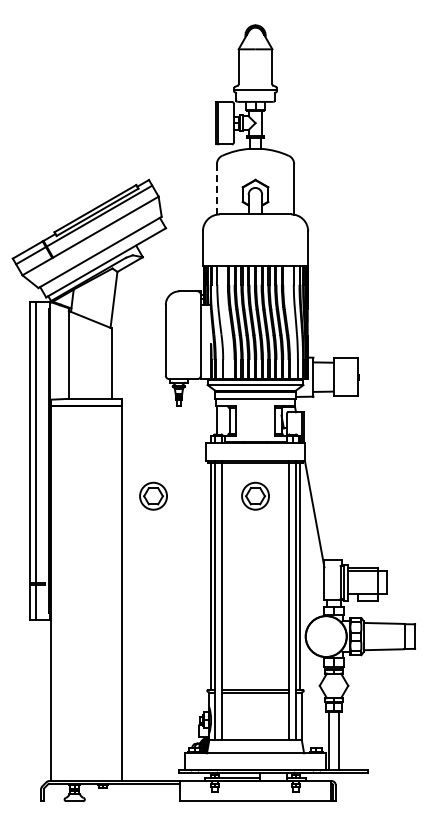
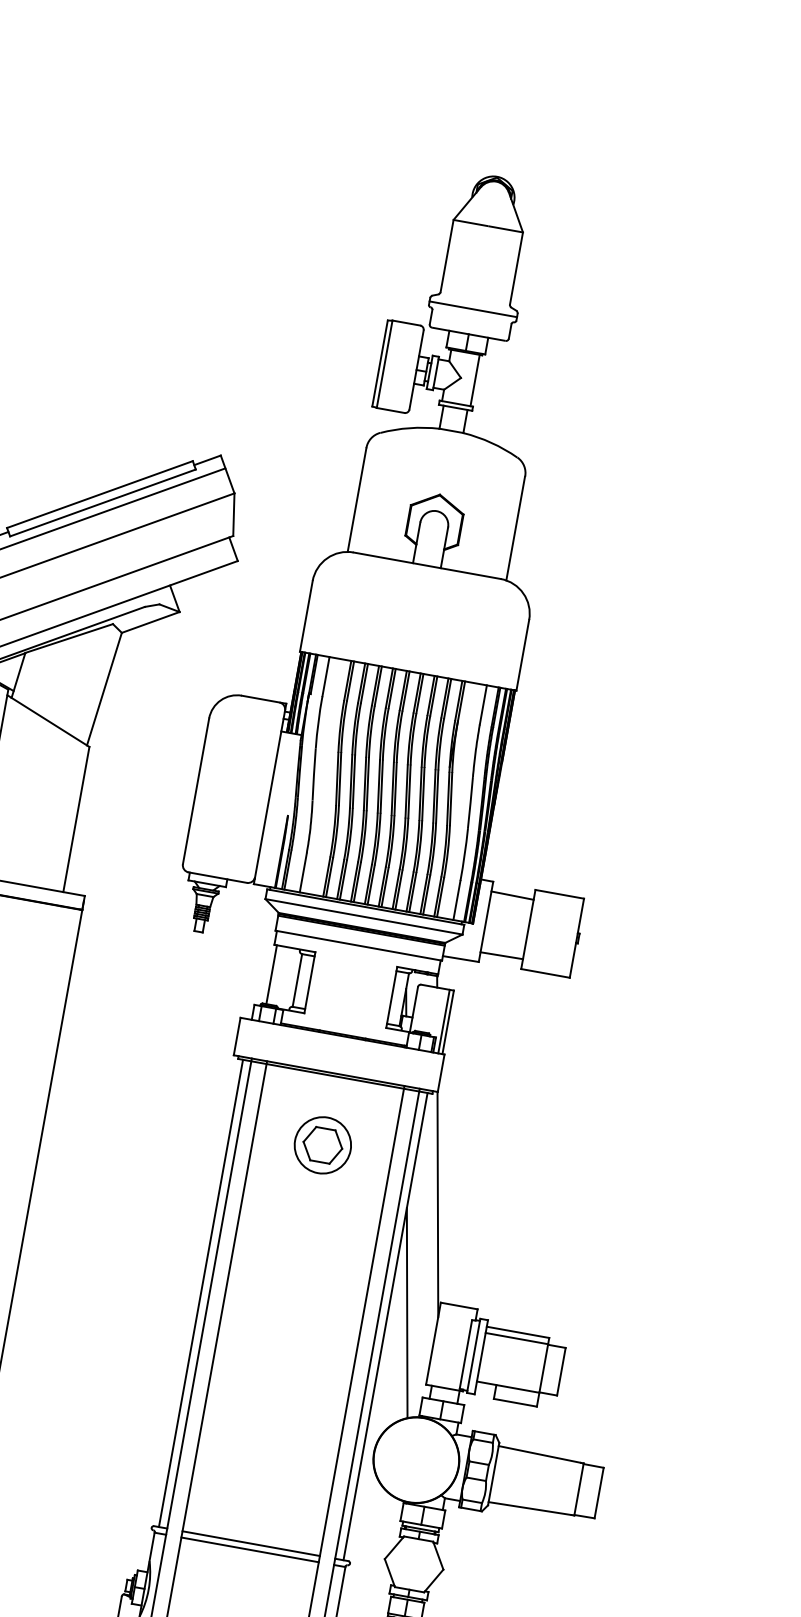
line: (216, 188) -> (356, 497), dashed -> solid
part: (153, 495) -> (113, 1106), removed
line: (309, 567) -> (407, 1311), added

